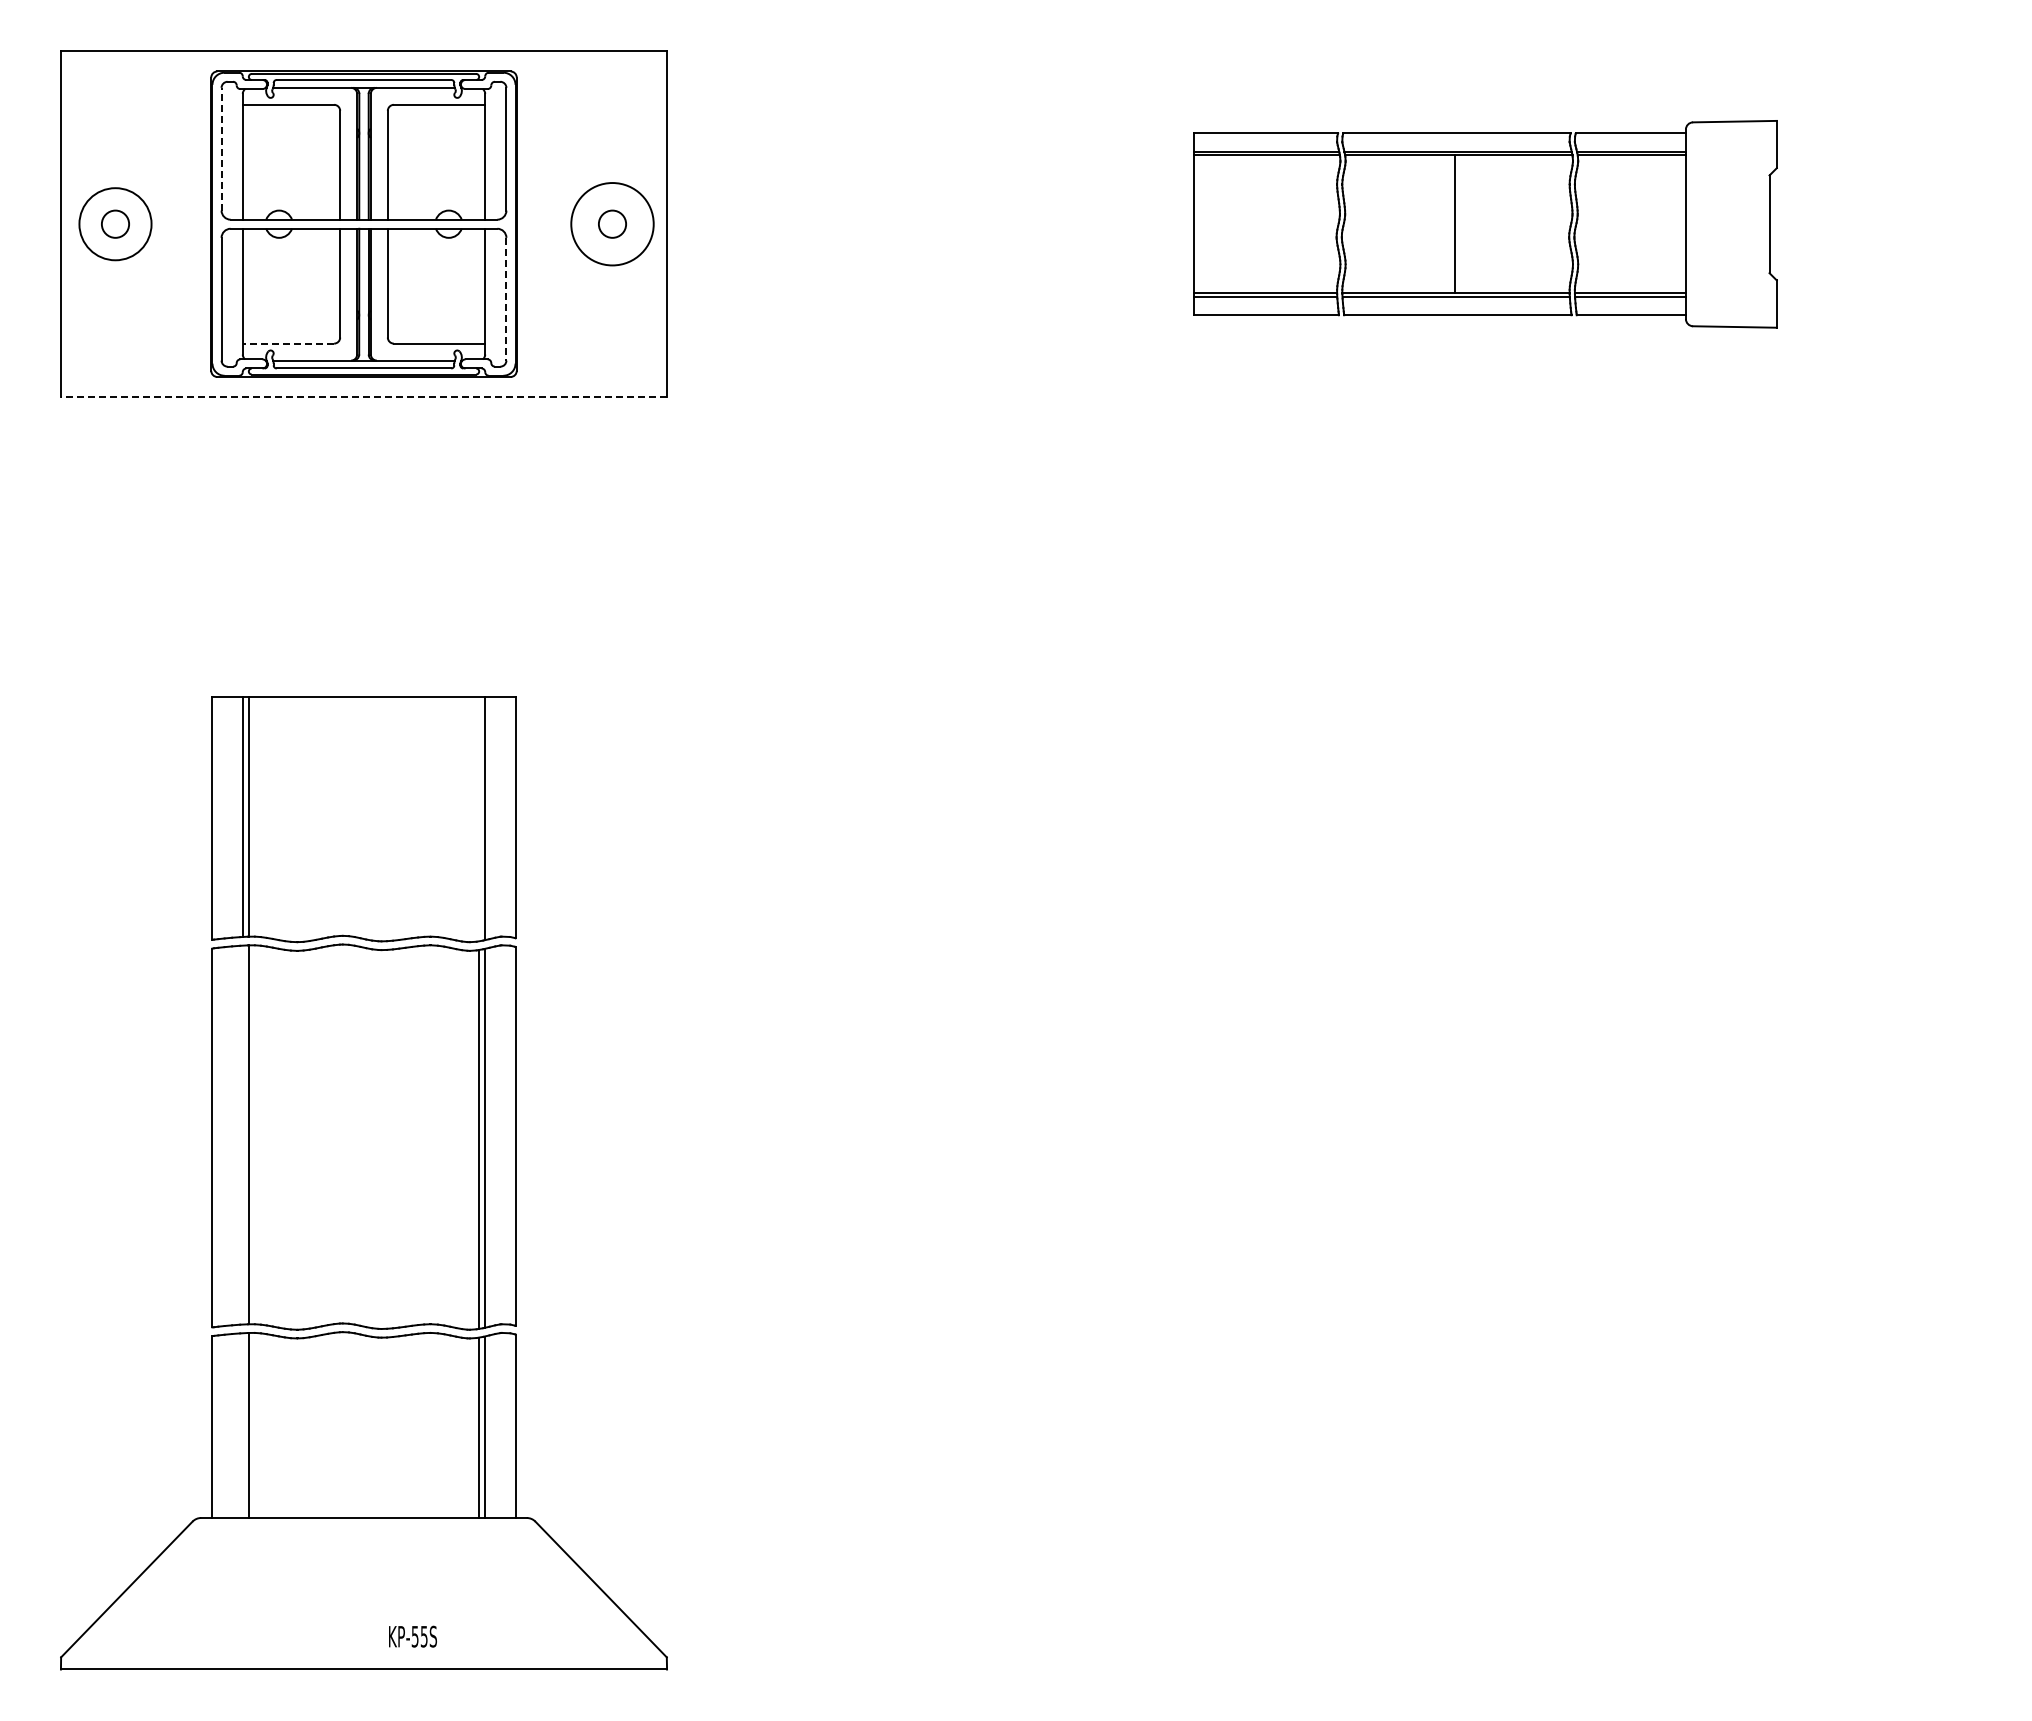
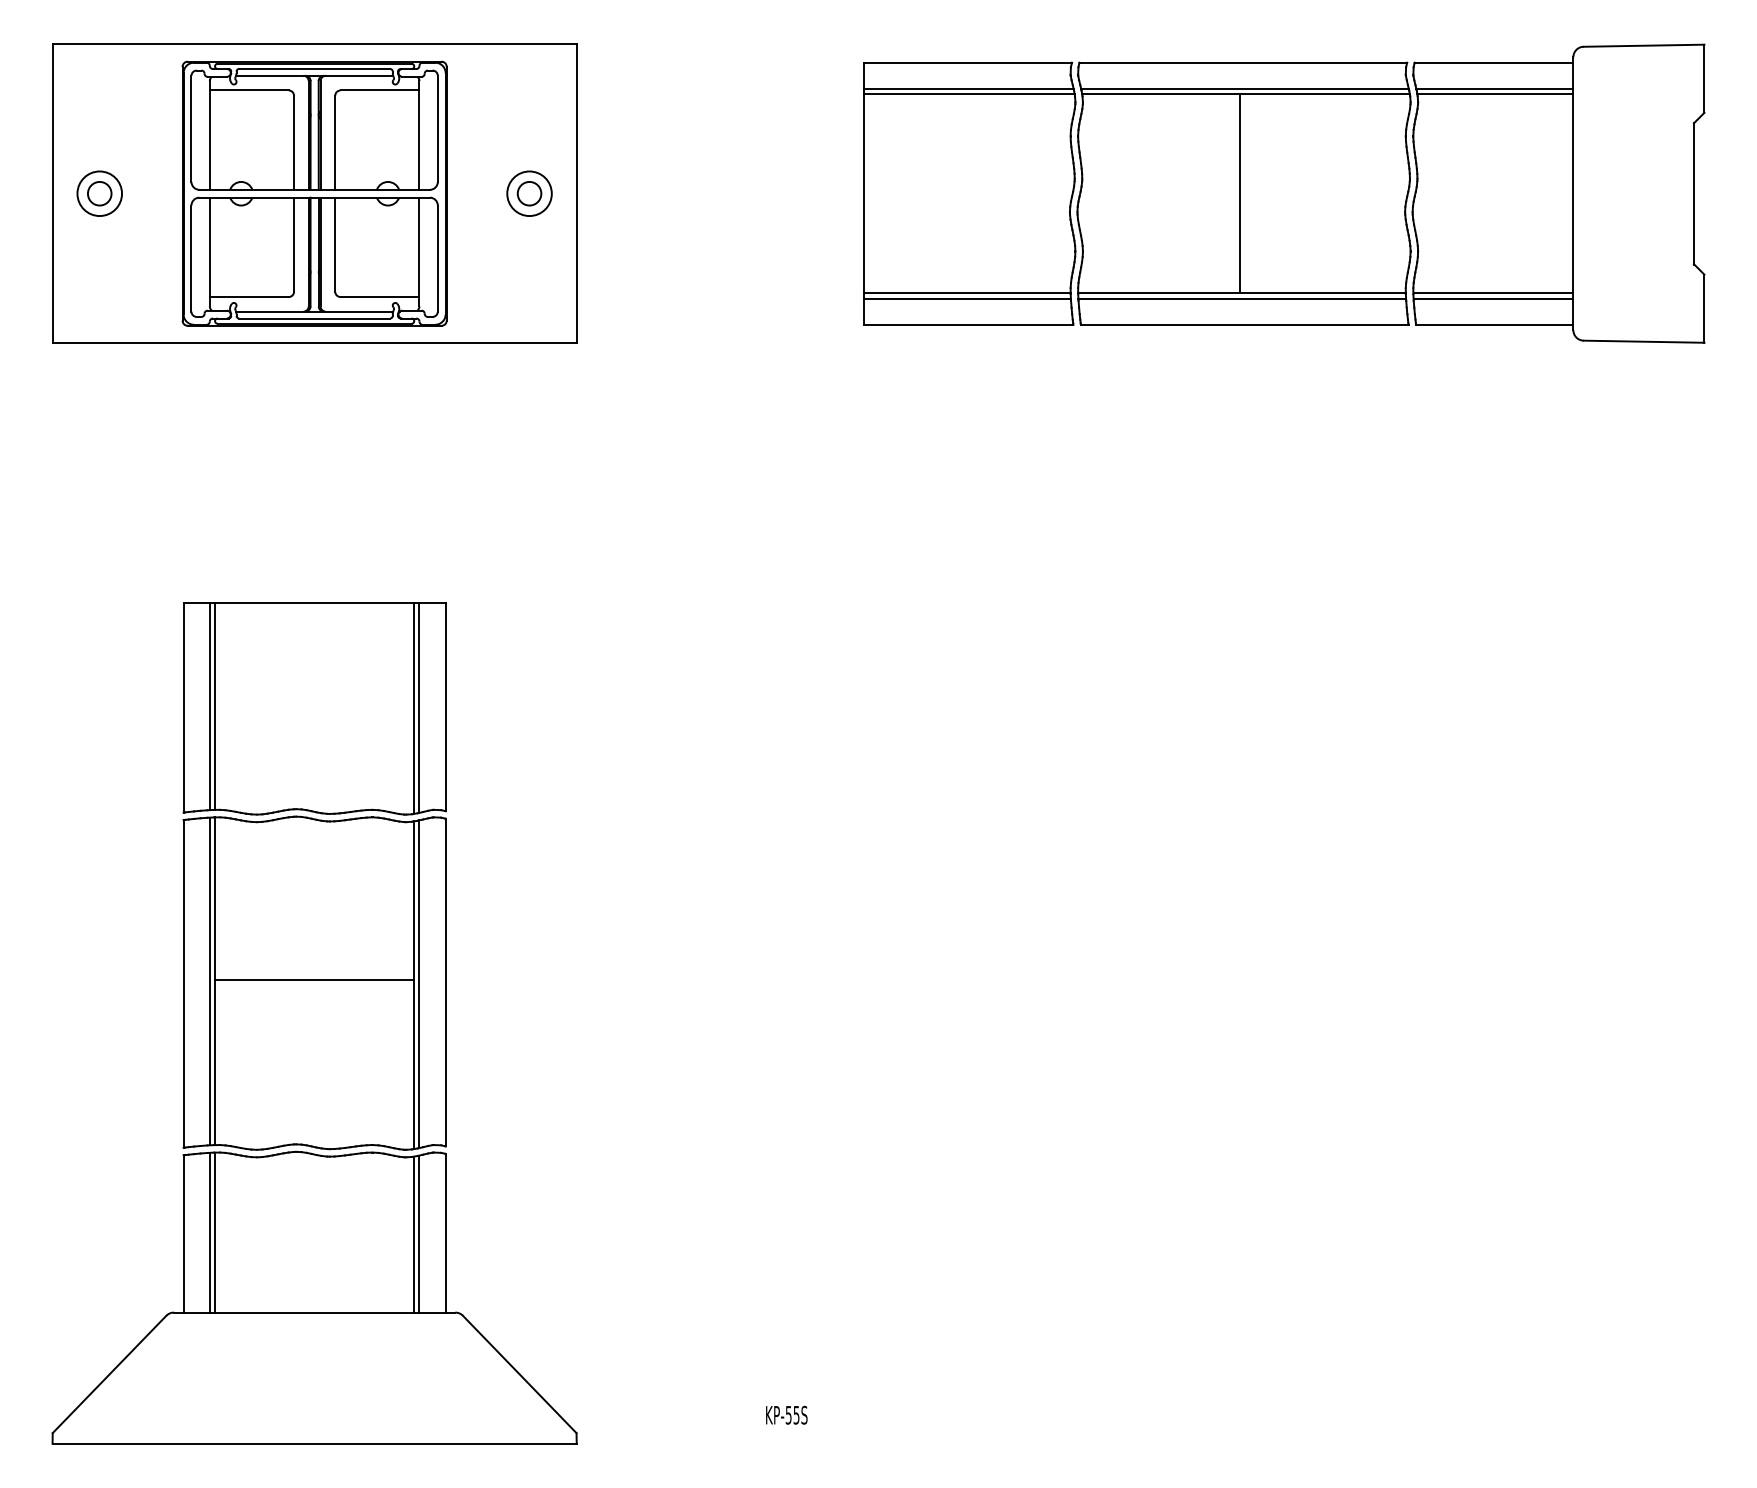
line: (221, 148) -> (191, 128), dashed -> solid
circle: (115, 223) -> (99, 193), size x0.71
circle: (612, 223) -> (529, 193), size x0.62
part: (1485, 224) -> (1284, 193), size x1.67
line: (506, 299) -> (437, 258), dashed -> solid
line: (288, 343) -> (249, 296), dashed -> solid
line: (363, 396) -> (314, 342), dashed -> solid
line: (479, 819) -> (414, 708), added
line: (363, 1132) -> (314, 979), added
line: (242, 1134) -> (209, 980), added
line: (242, 1425) -> (209, 1232), added
text: (412, 1636) -> (786, 1415), moved

